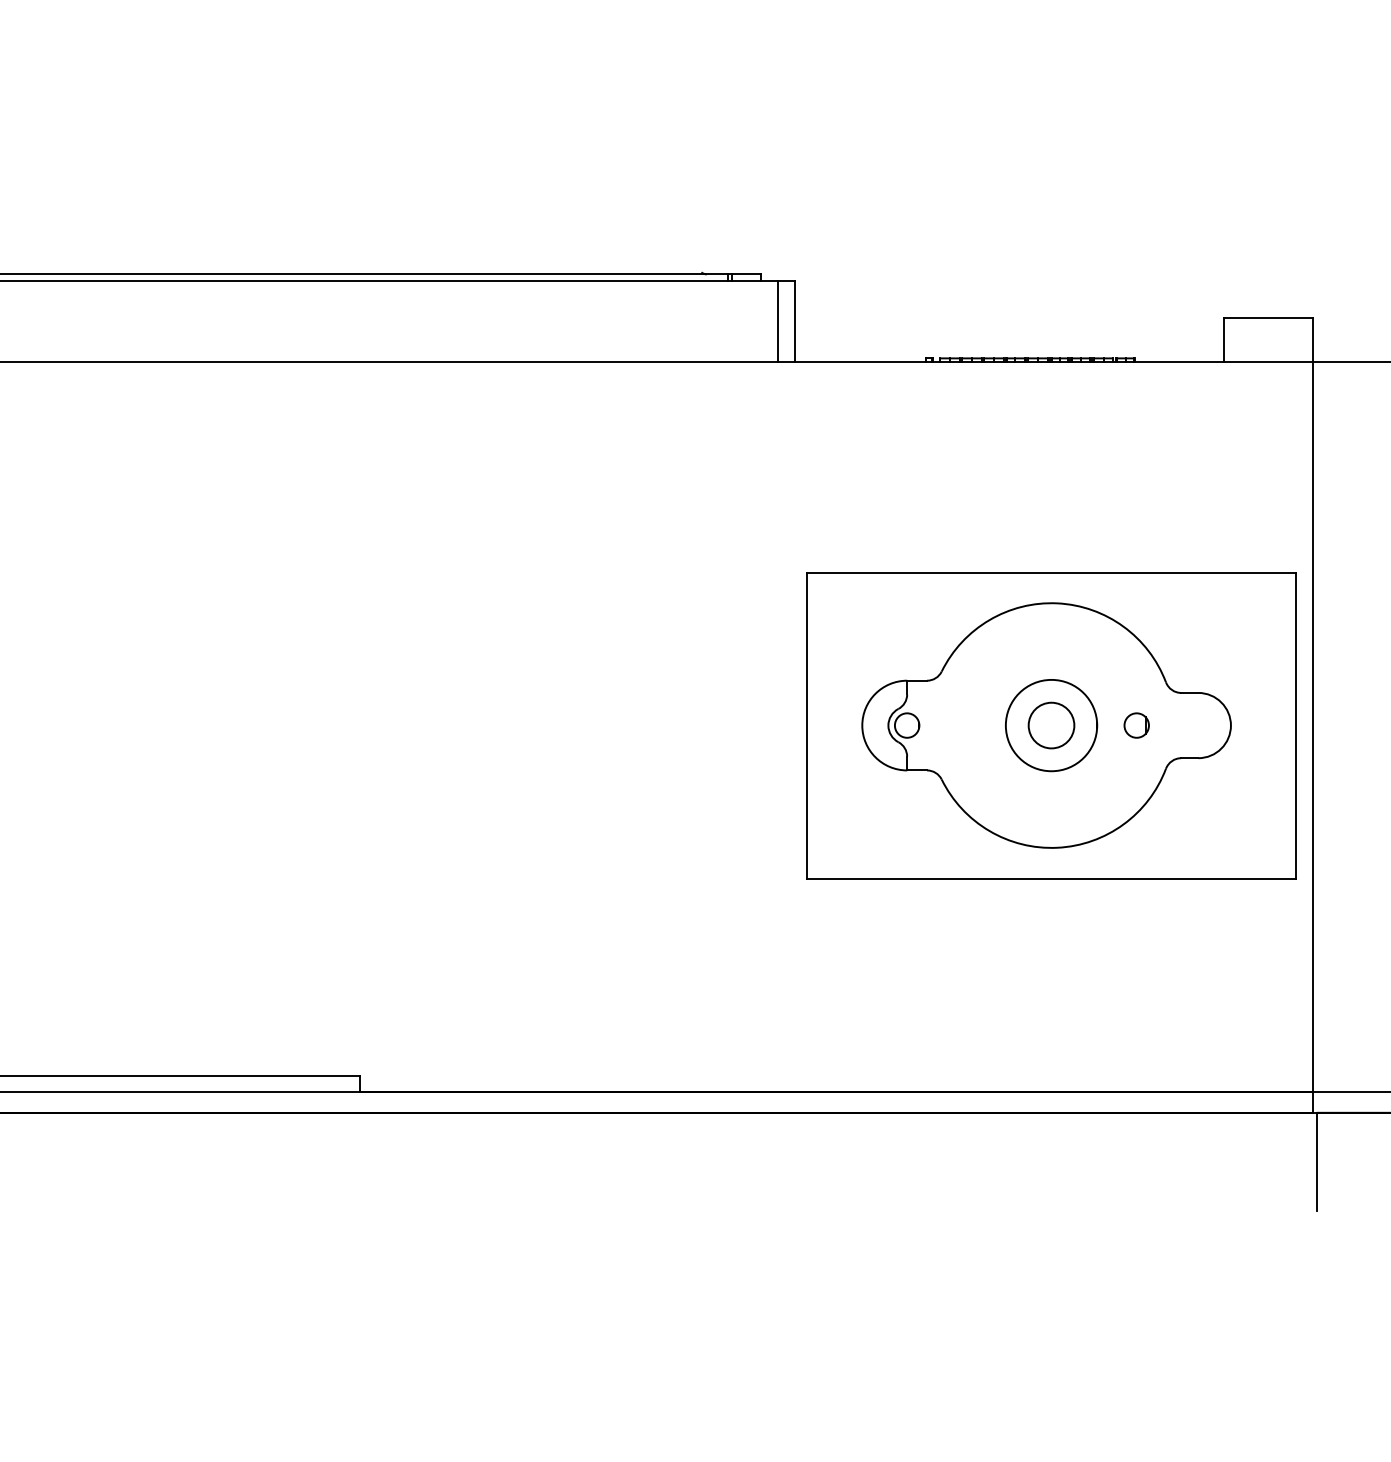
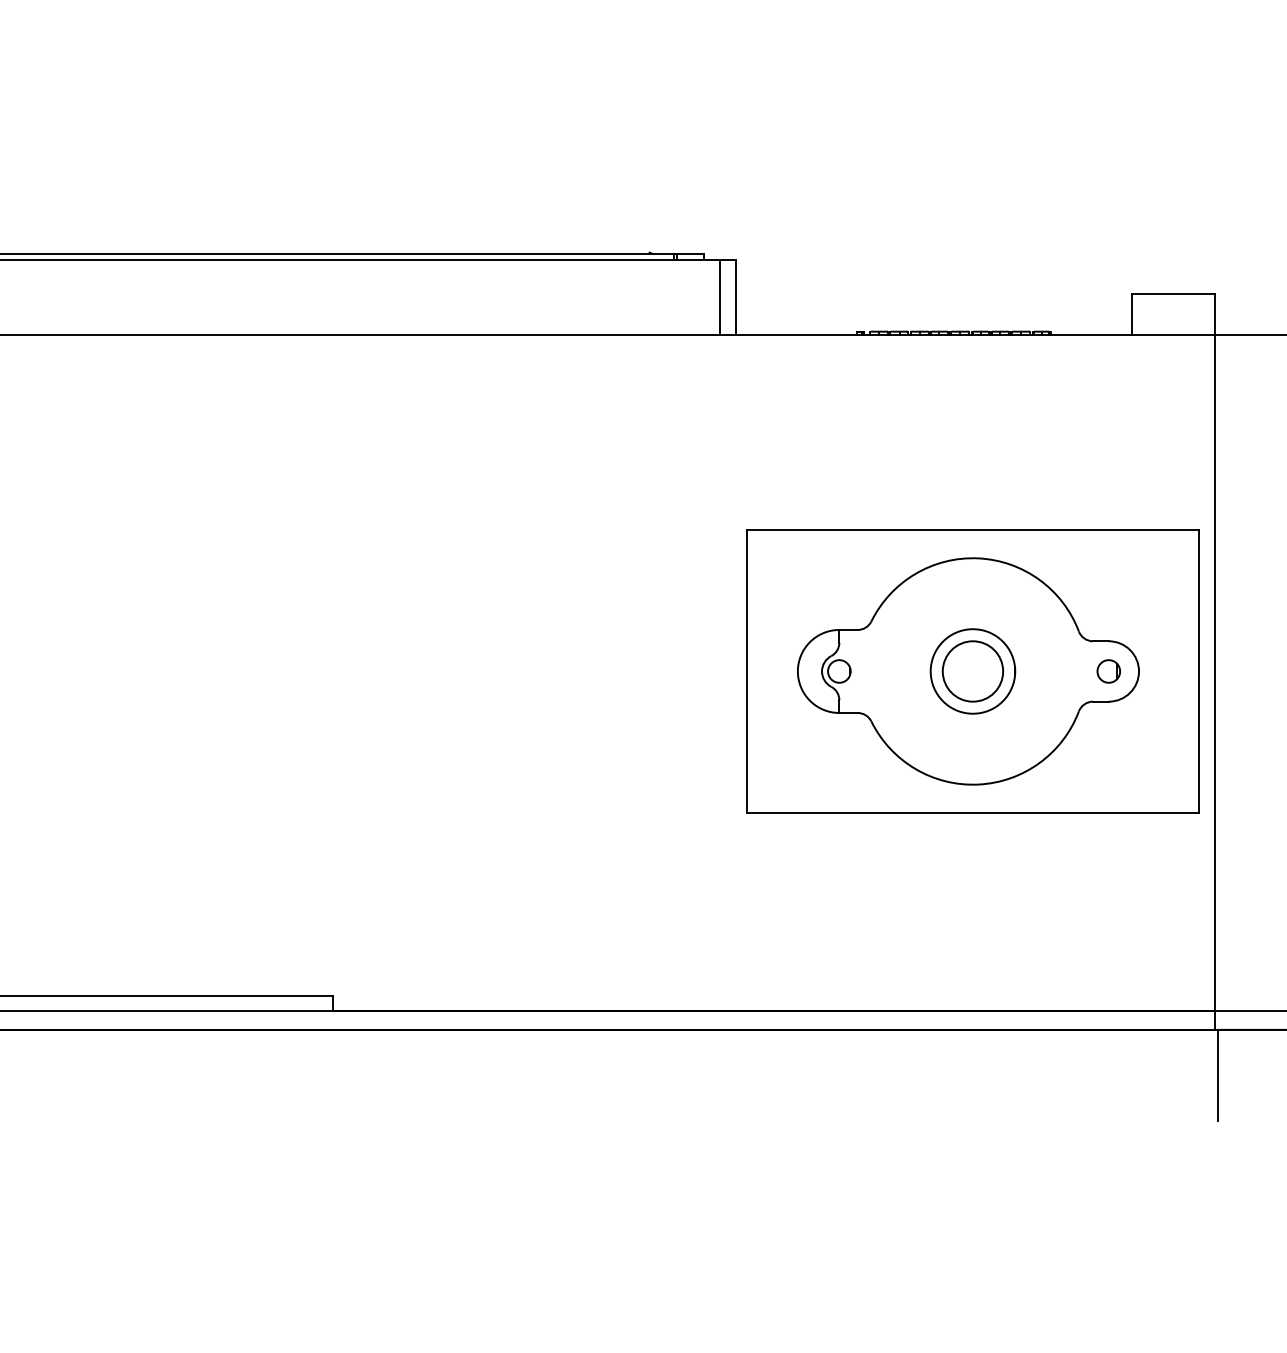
circle: (1051, 725) -> (972, 671), size x1.43
part: (1136, 725) -> (1108, 671), moved

